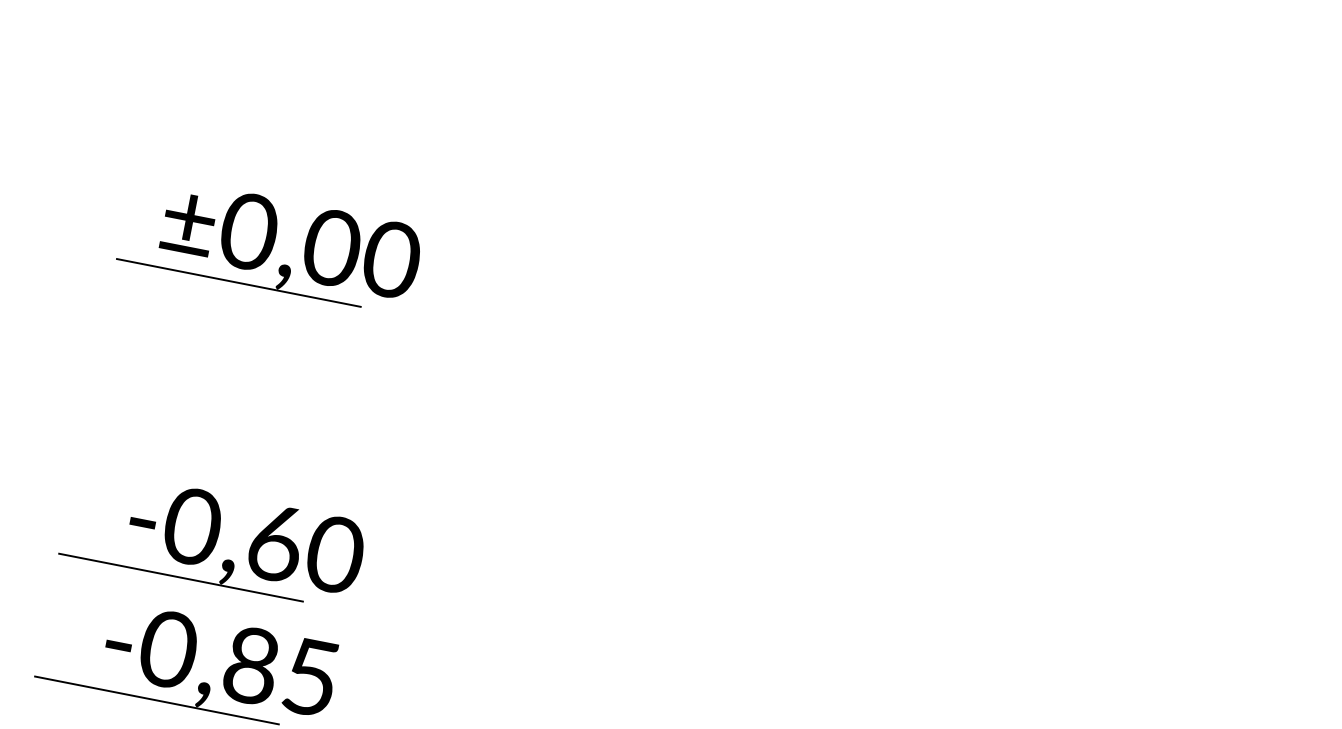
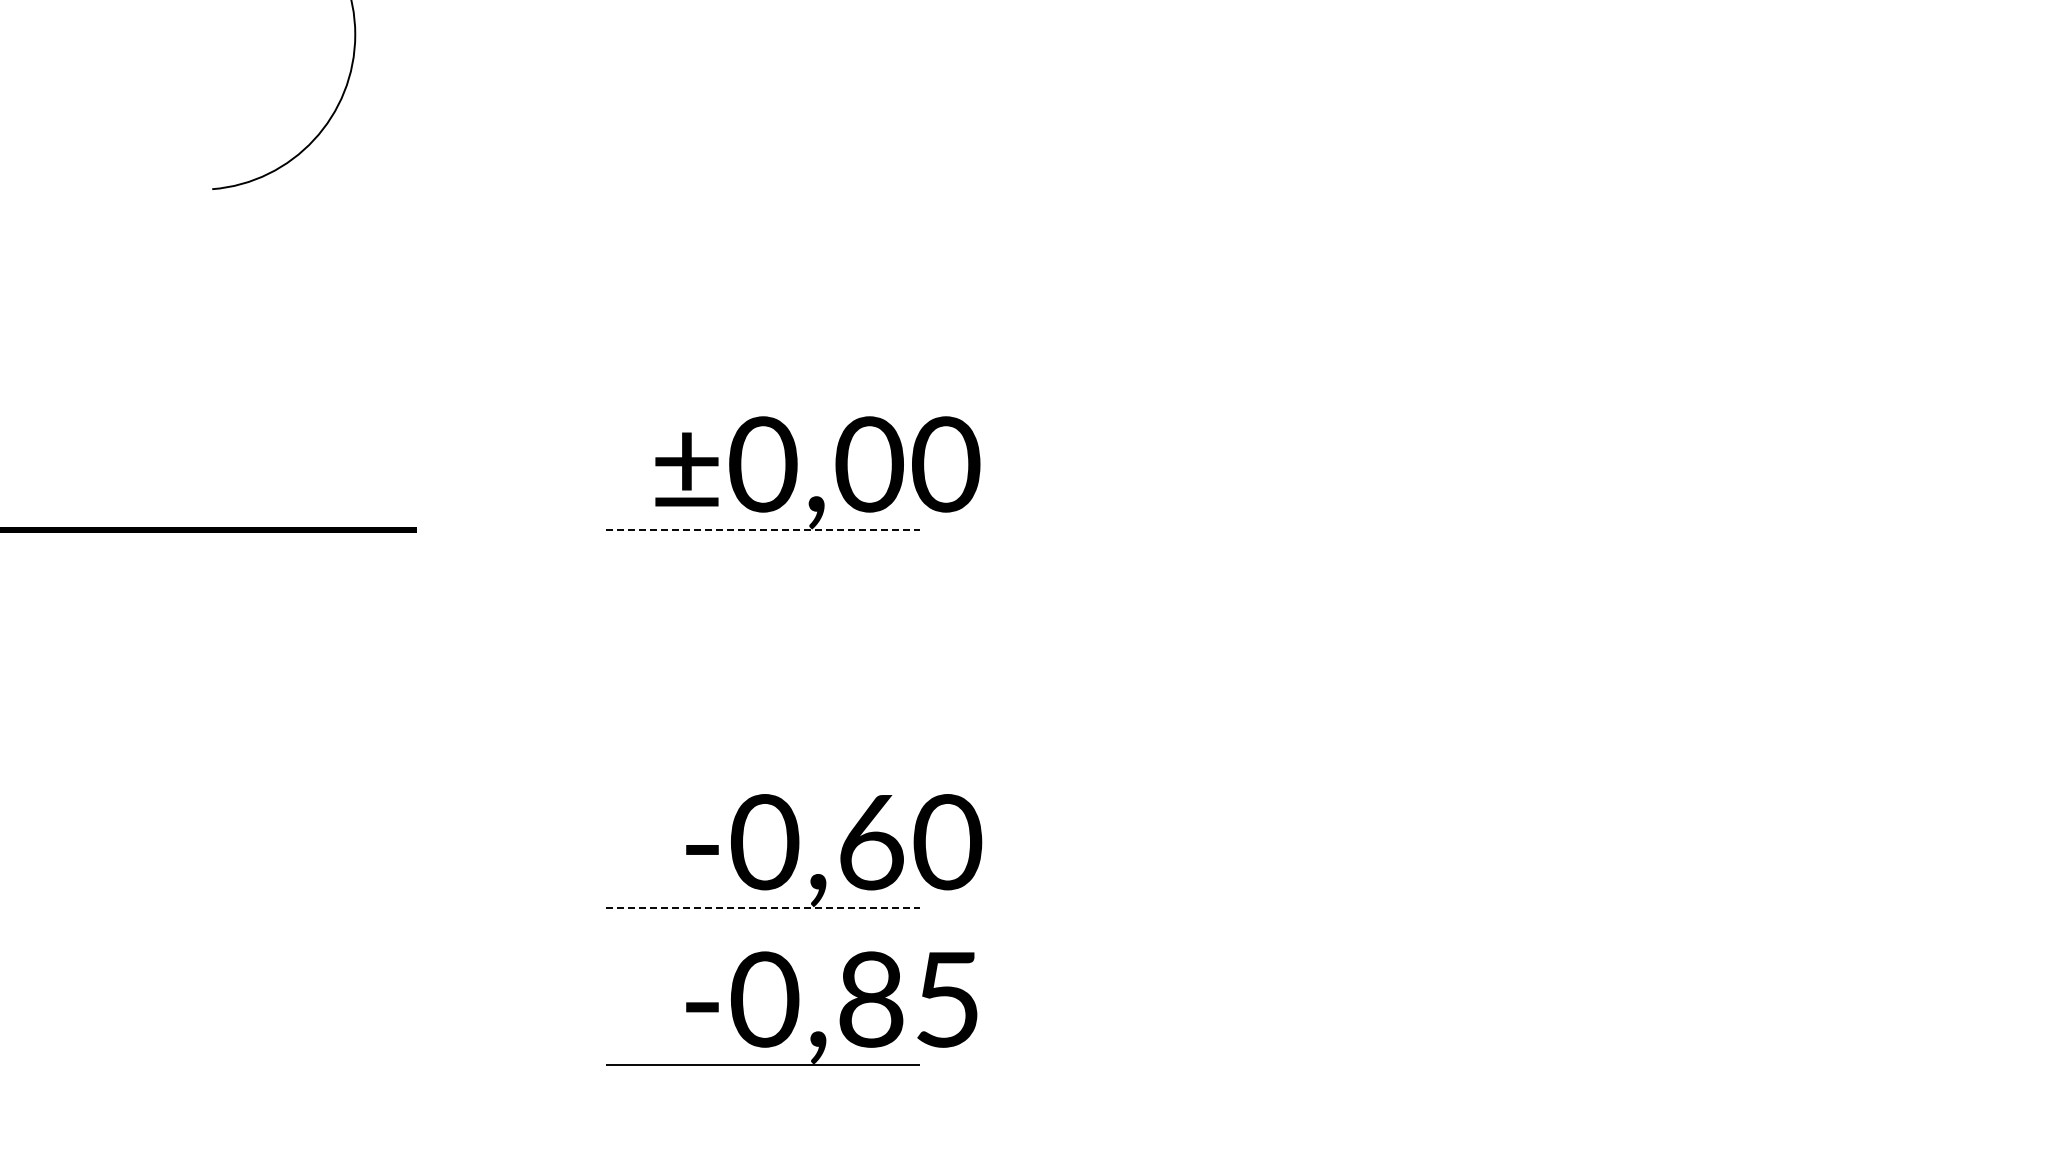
line: (239, 283) -> (763, 530), solid -> dashed
line: (181, 577) -> (763, 907), solid -> dashed

